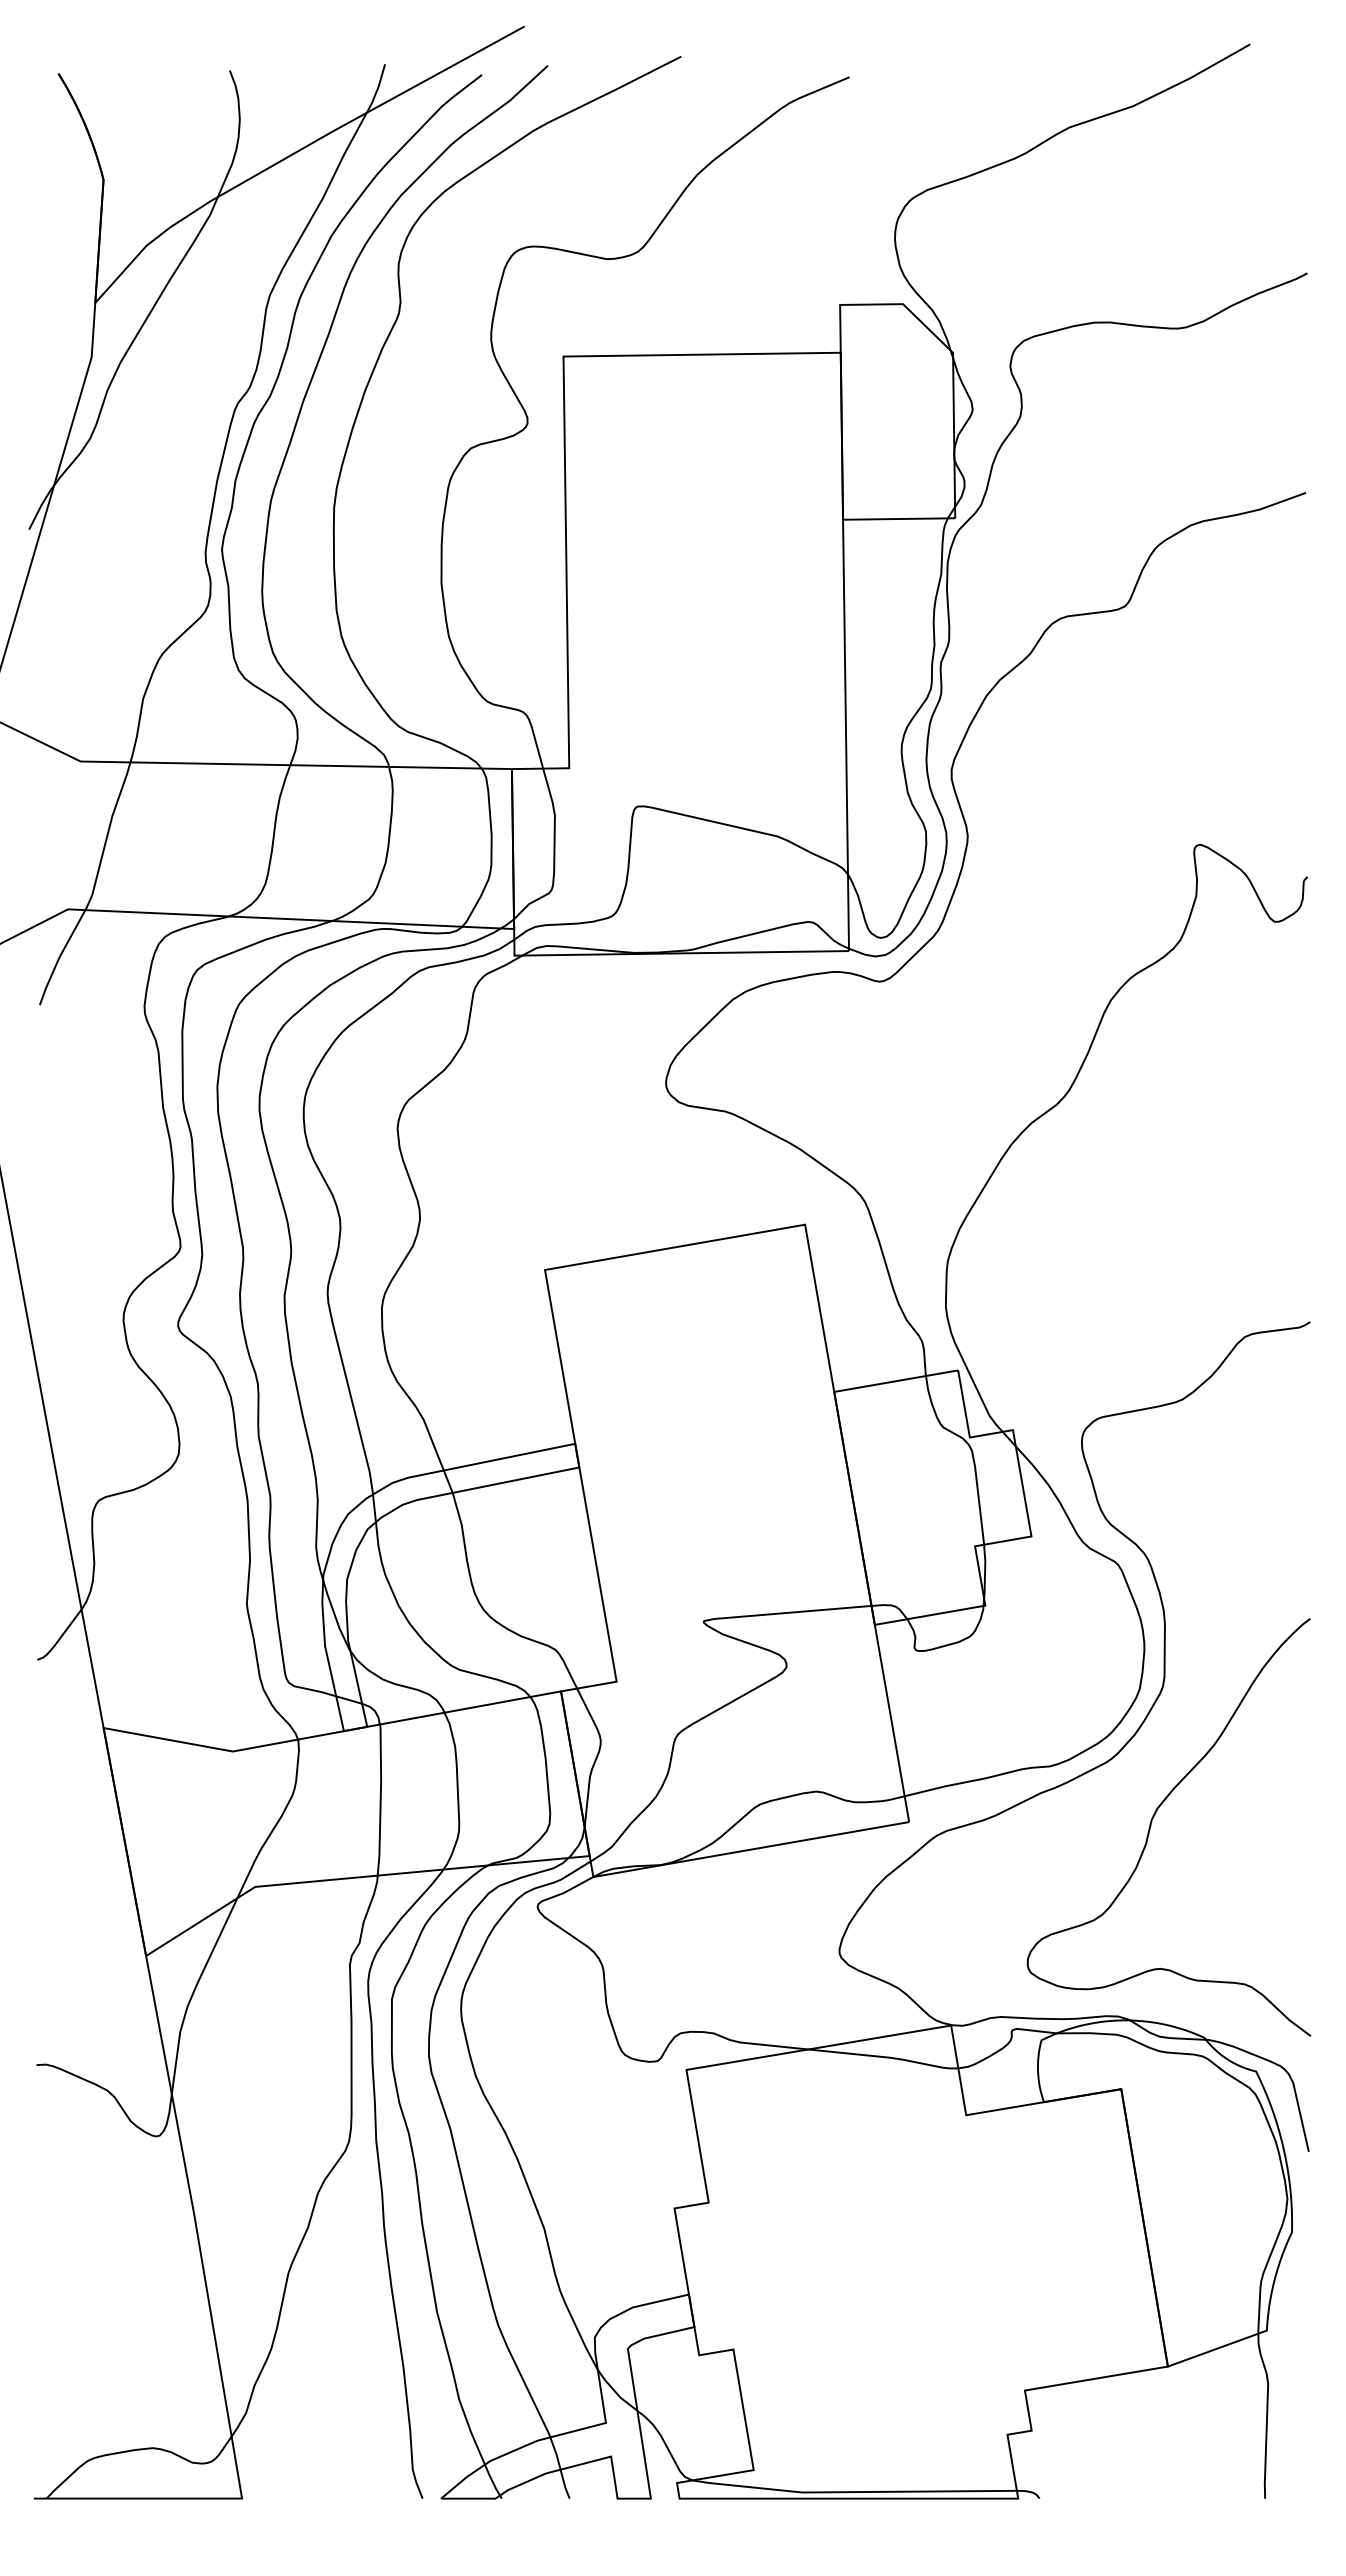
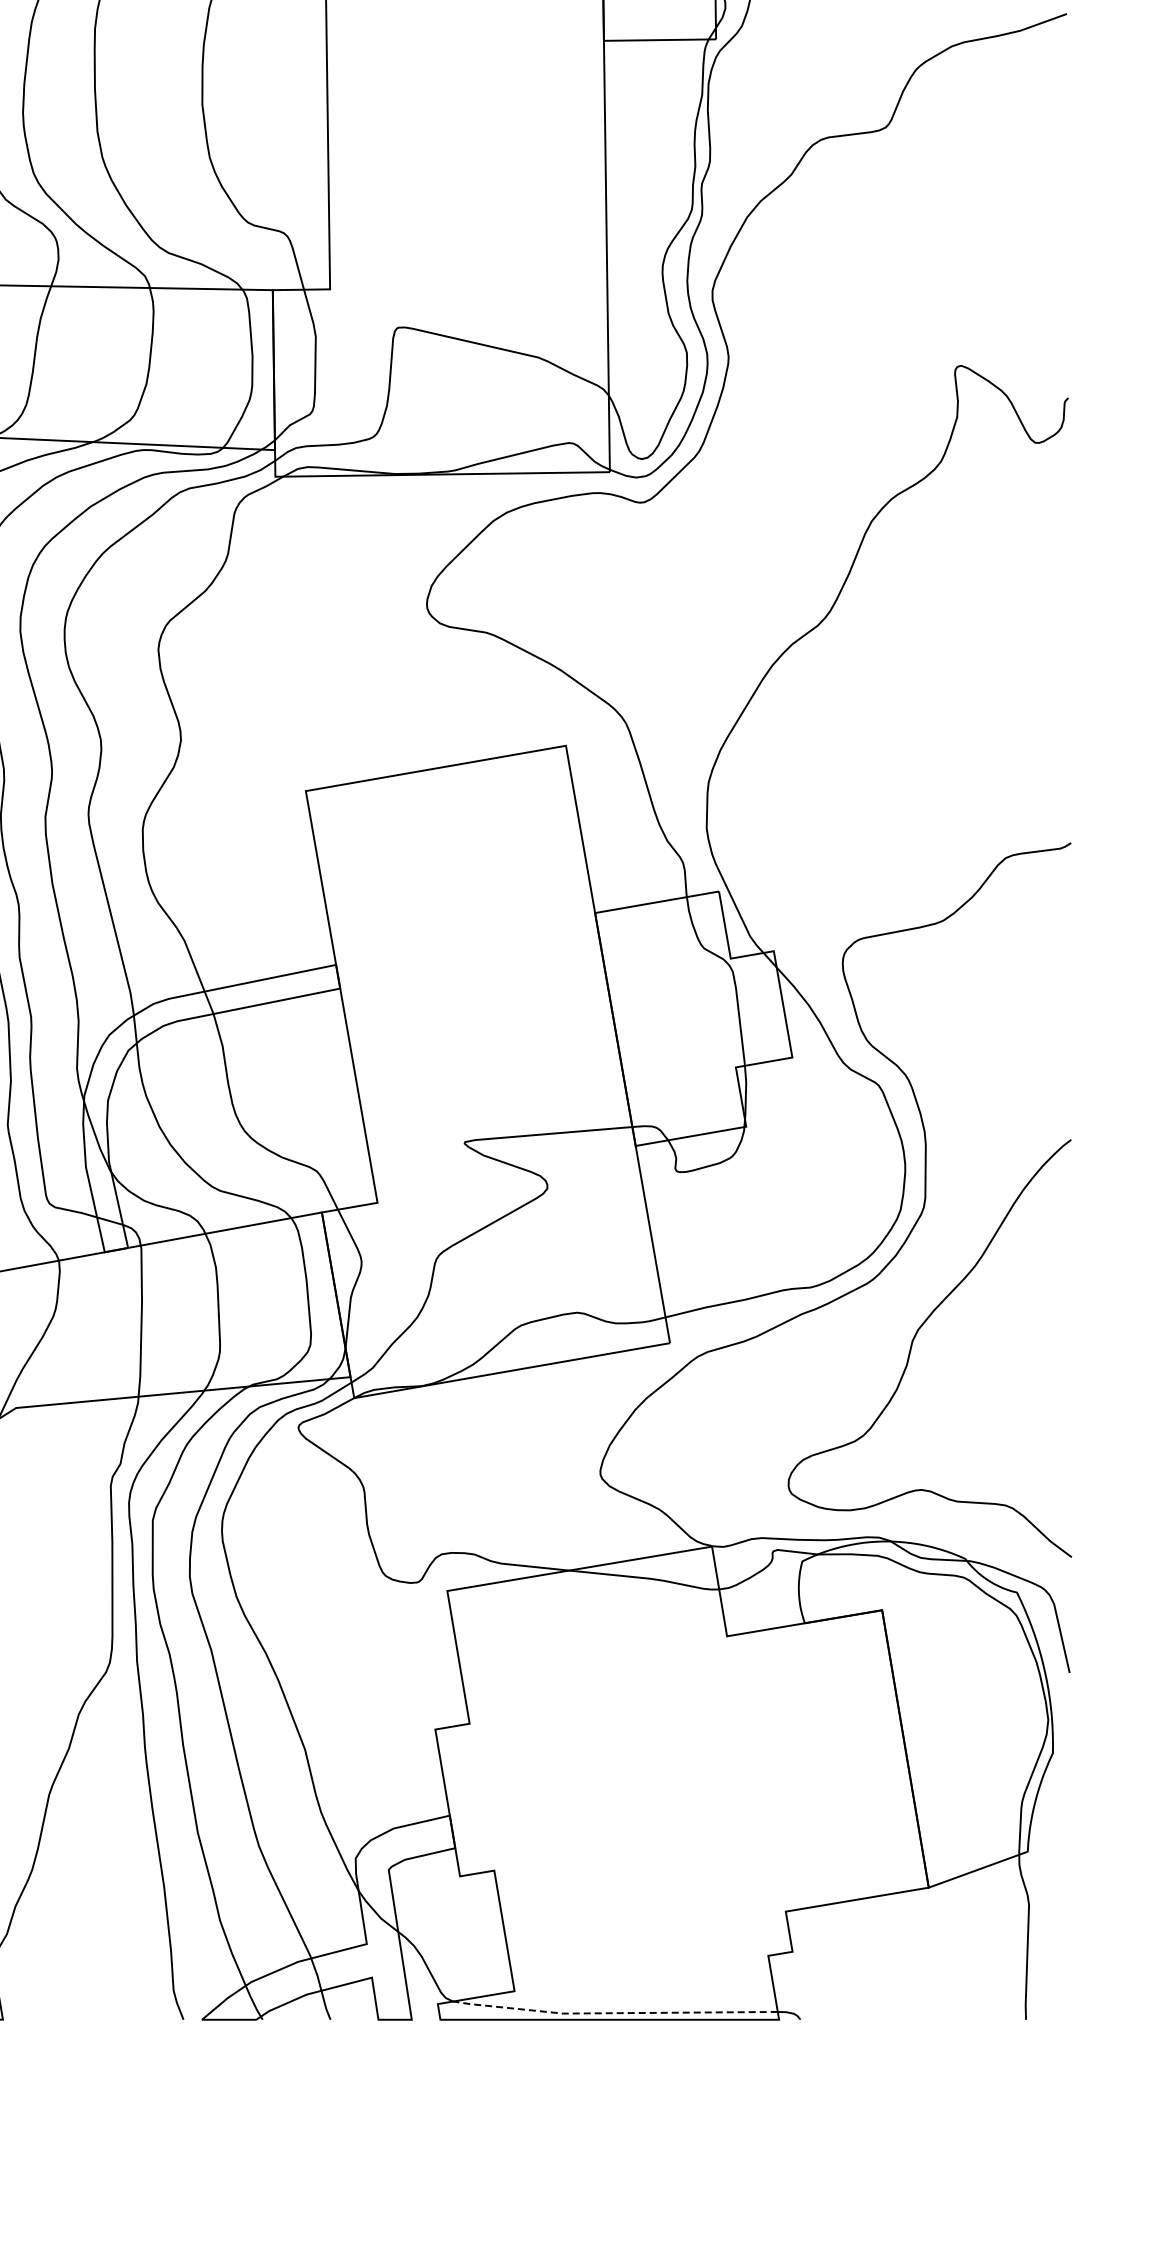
line: (852, 2492) -> (613, 2013), solid -> dashed

